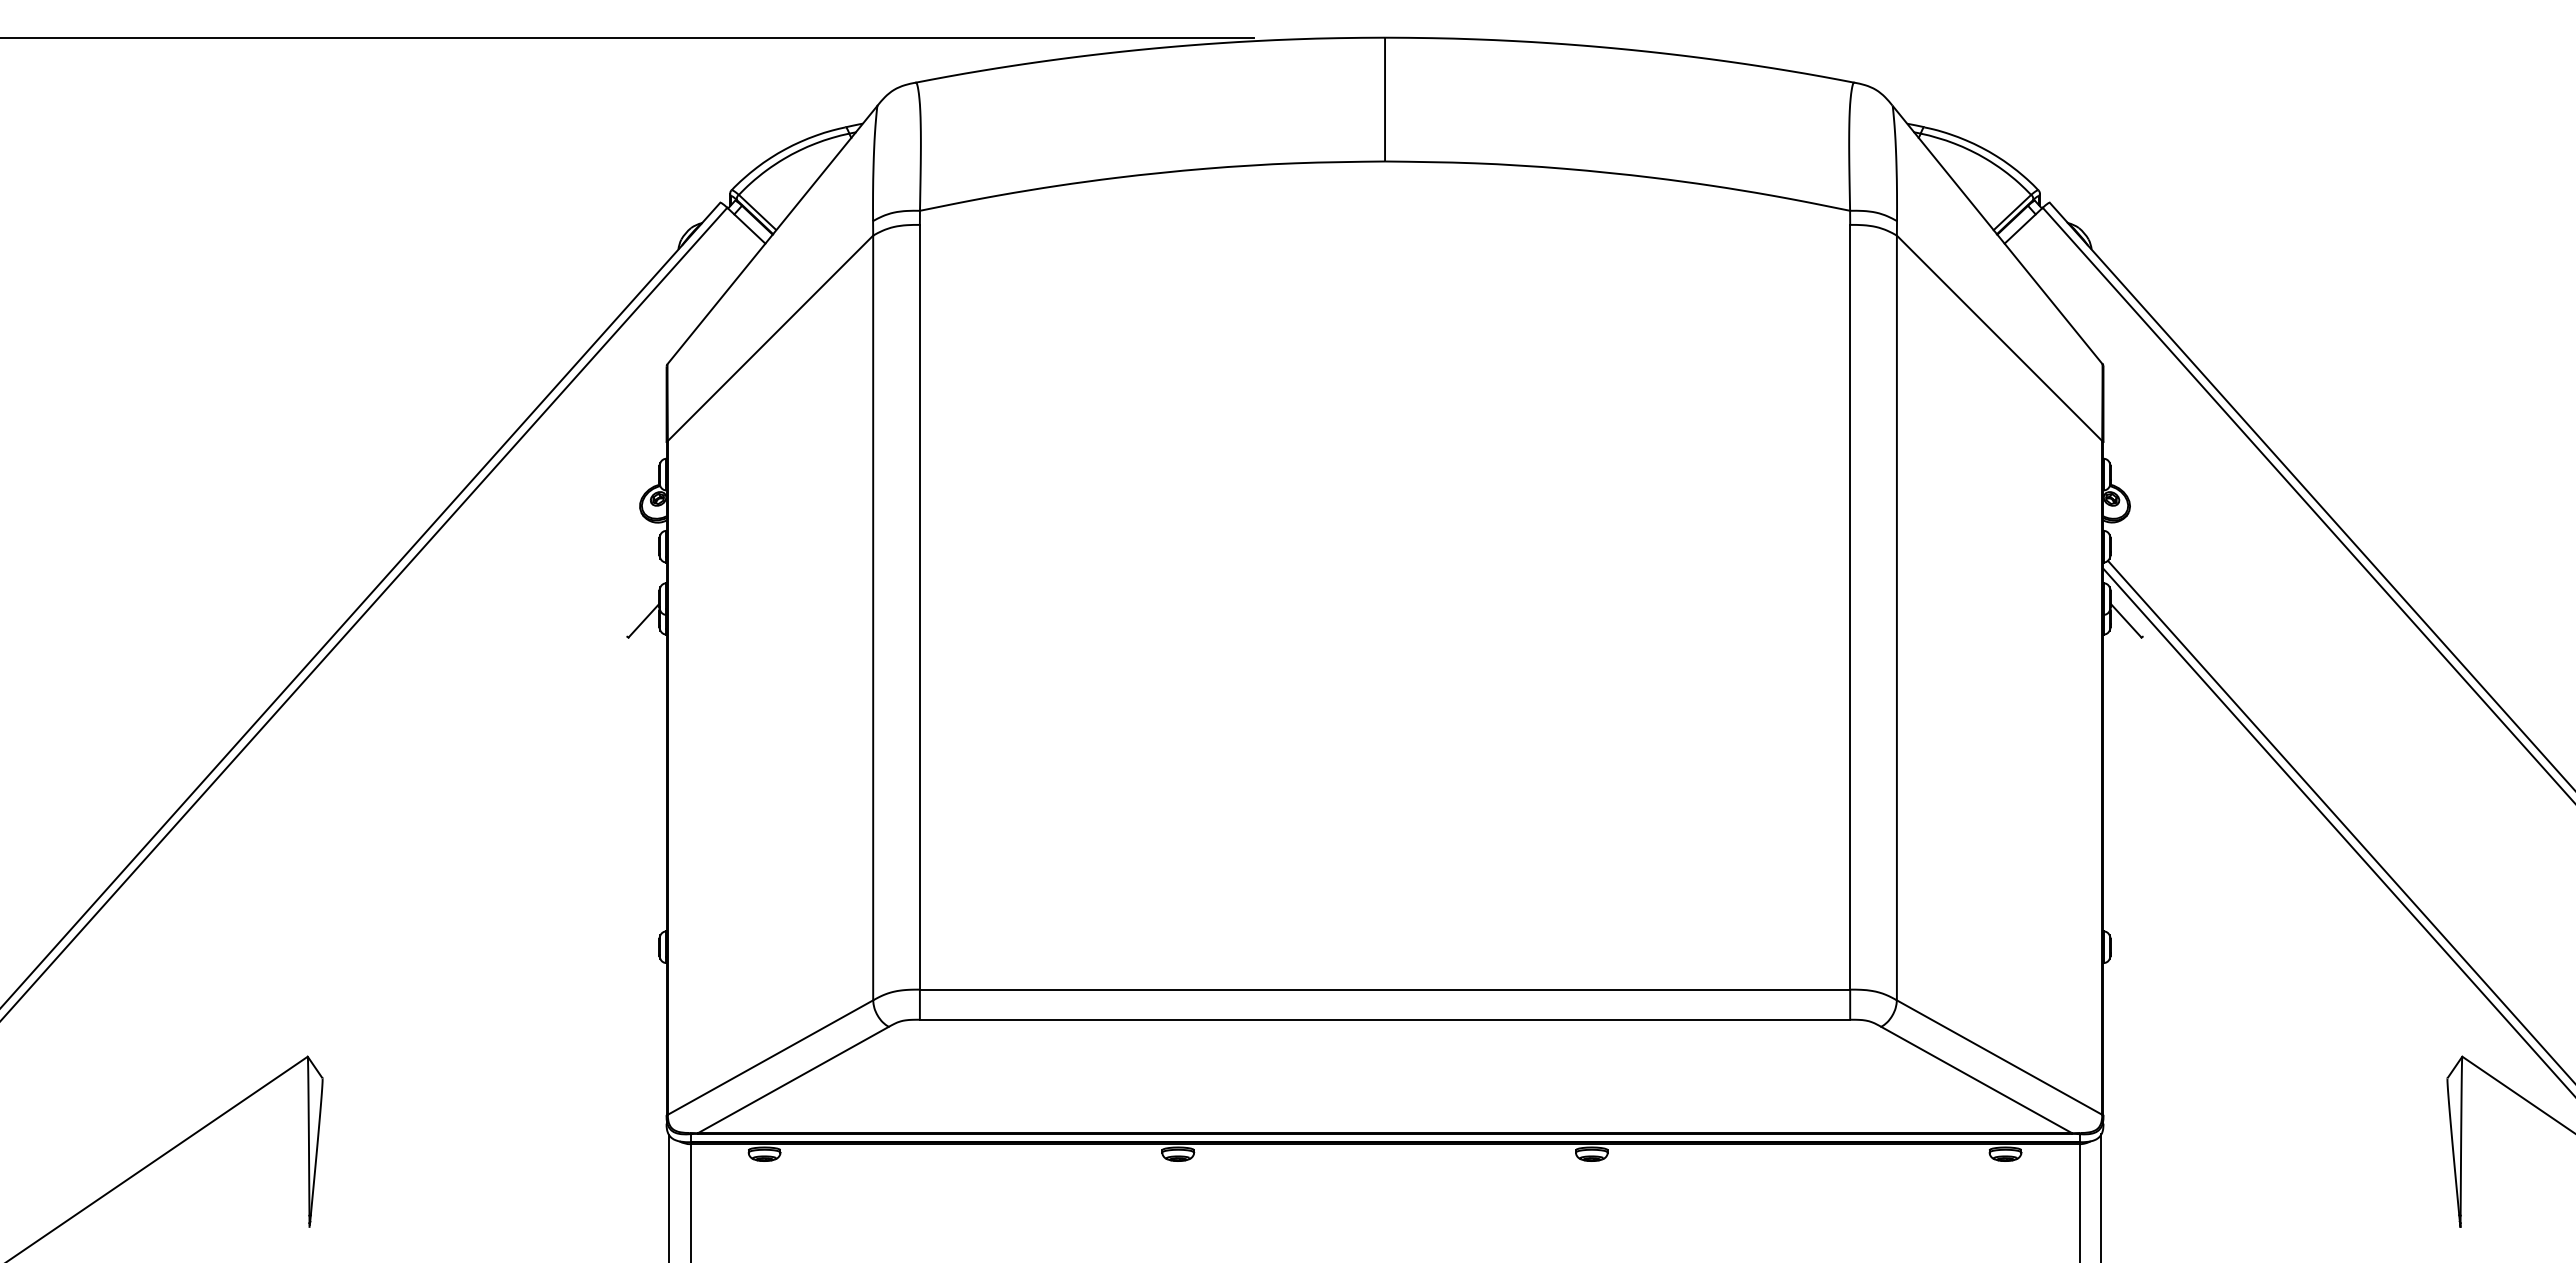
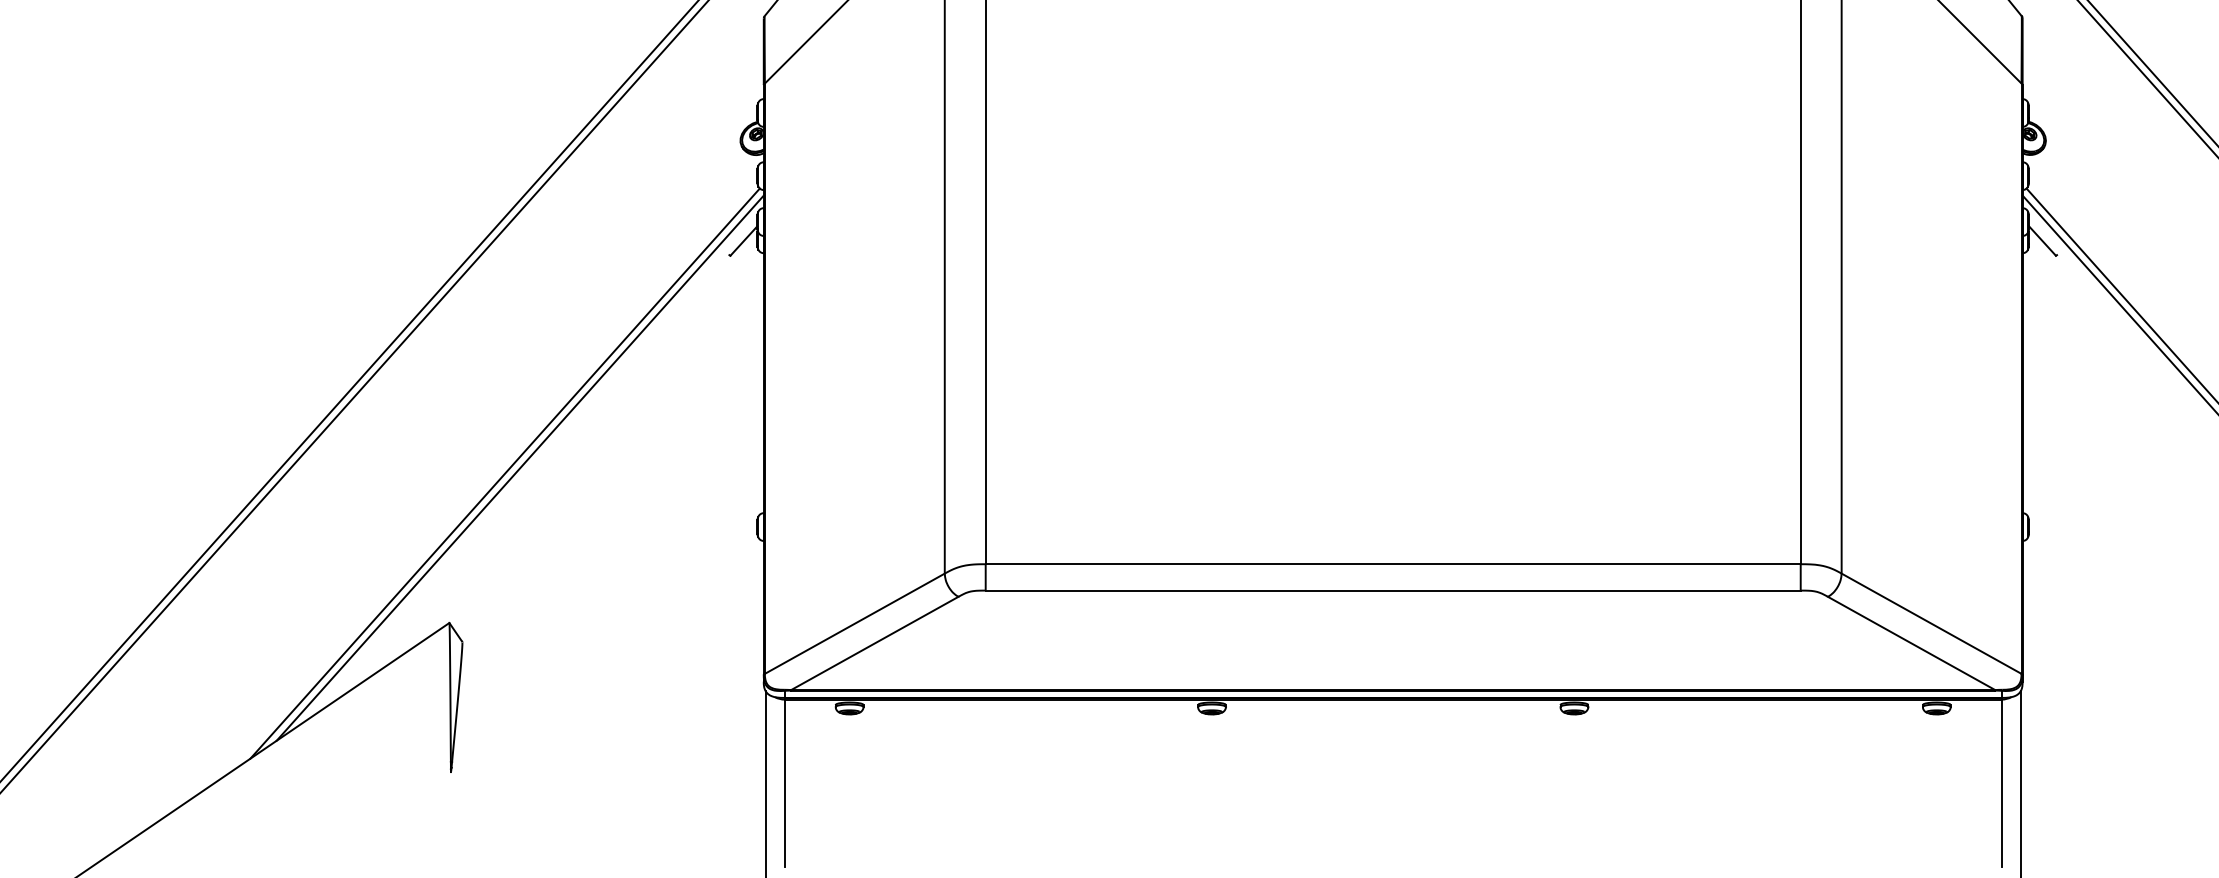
line: (388, 879) -> (520, 467), added
line: (371, 885) -> (505, 472), added

